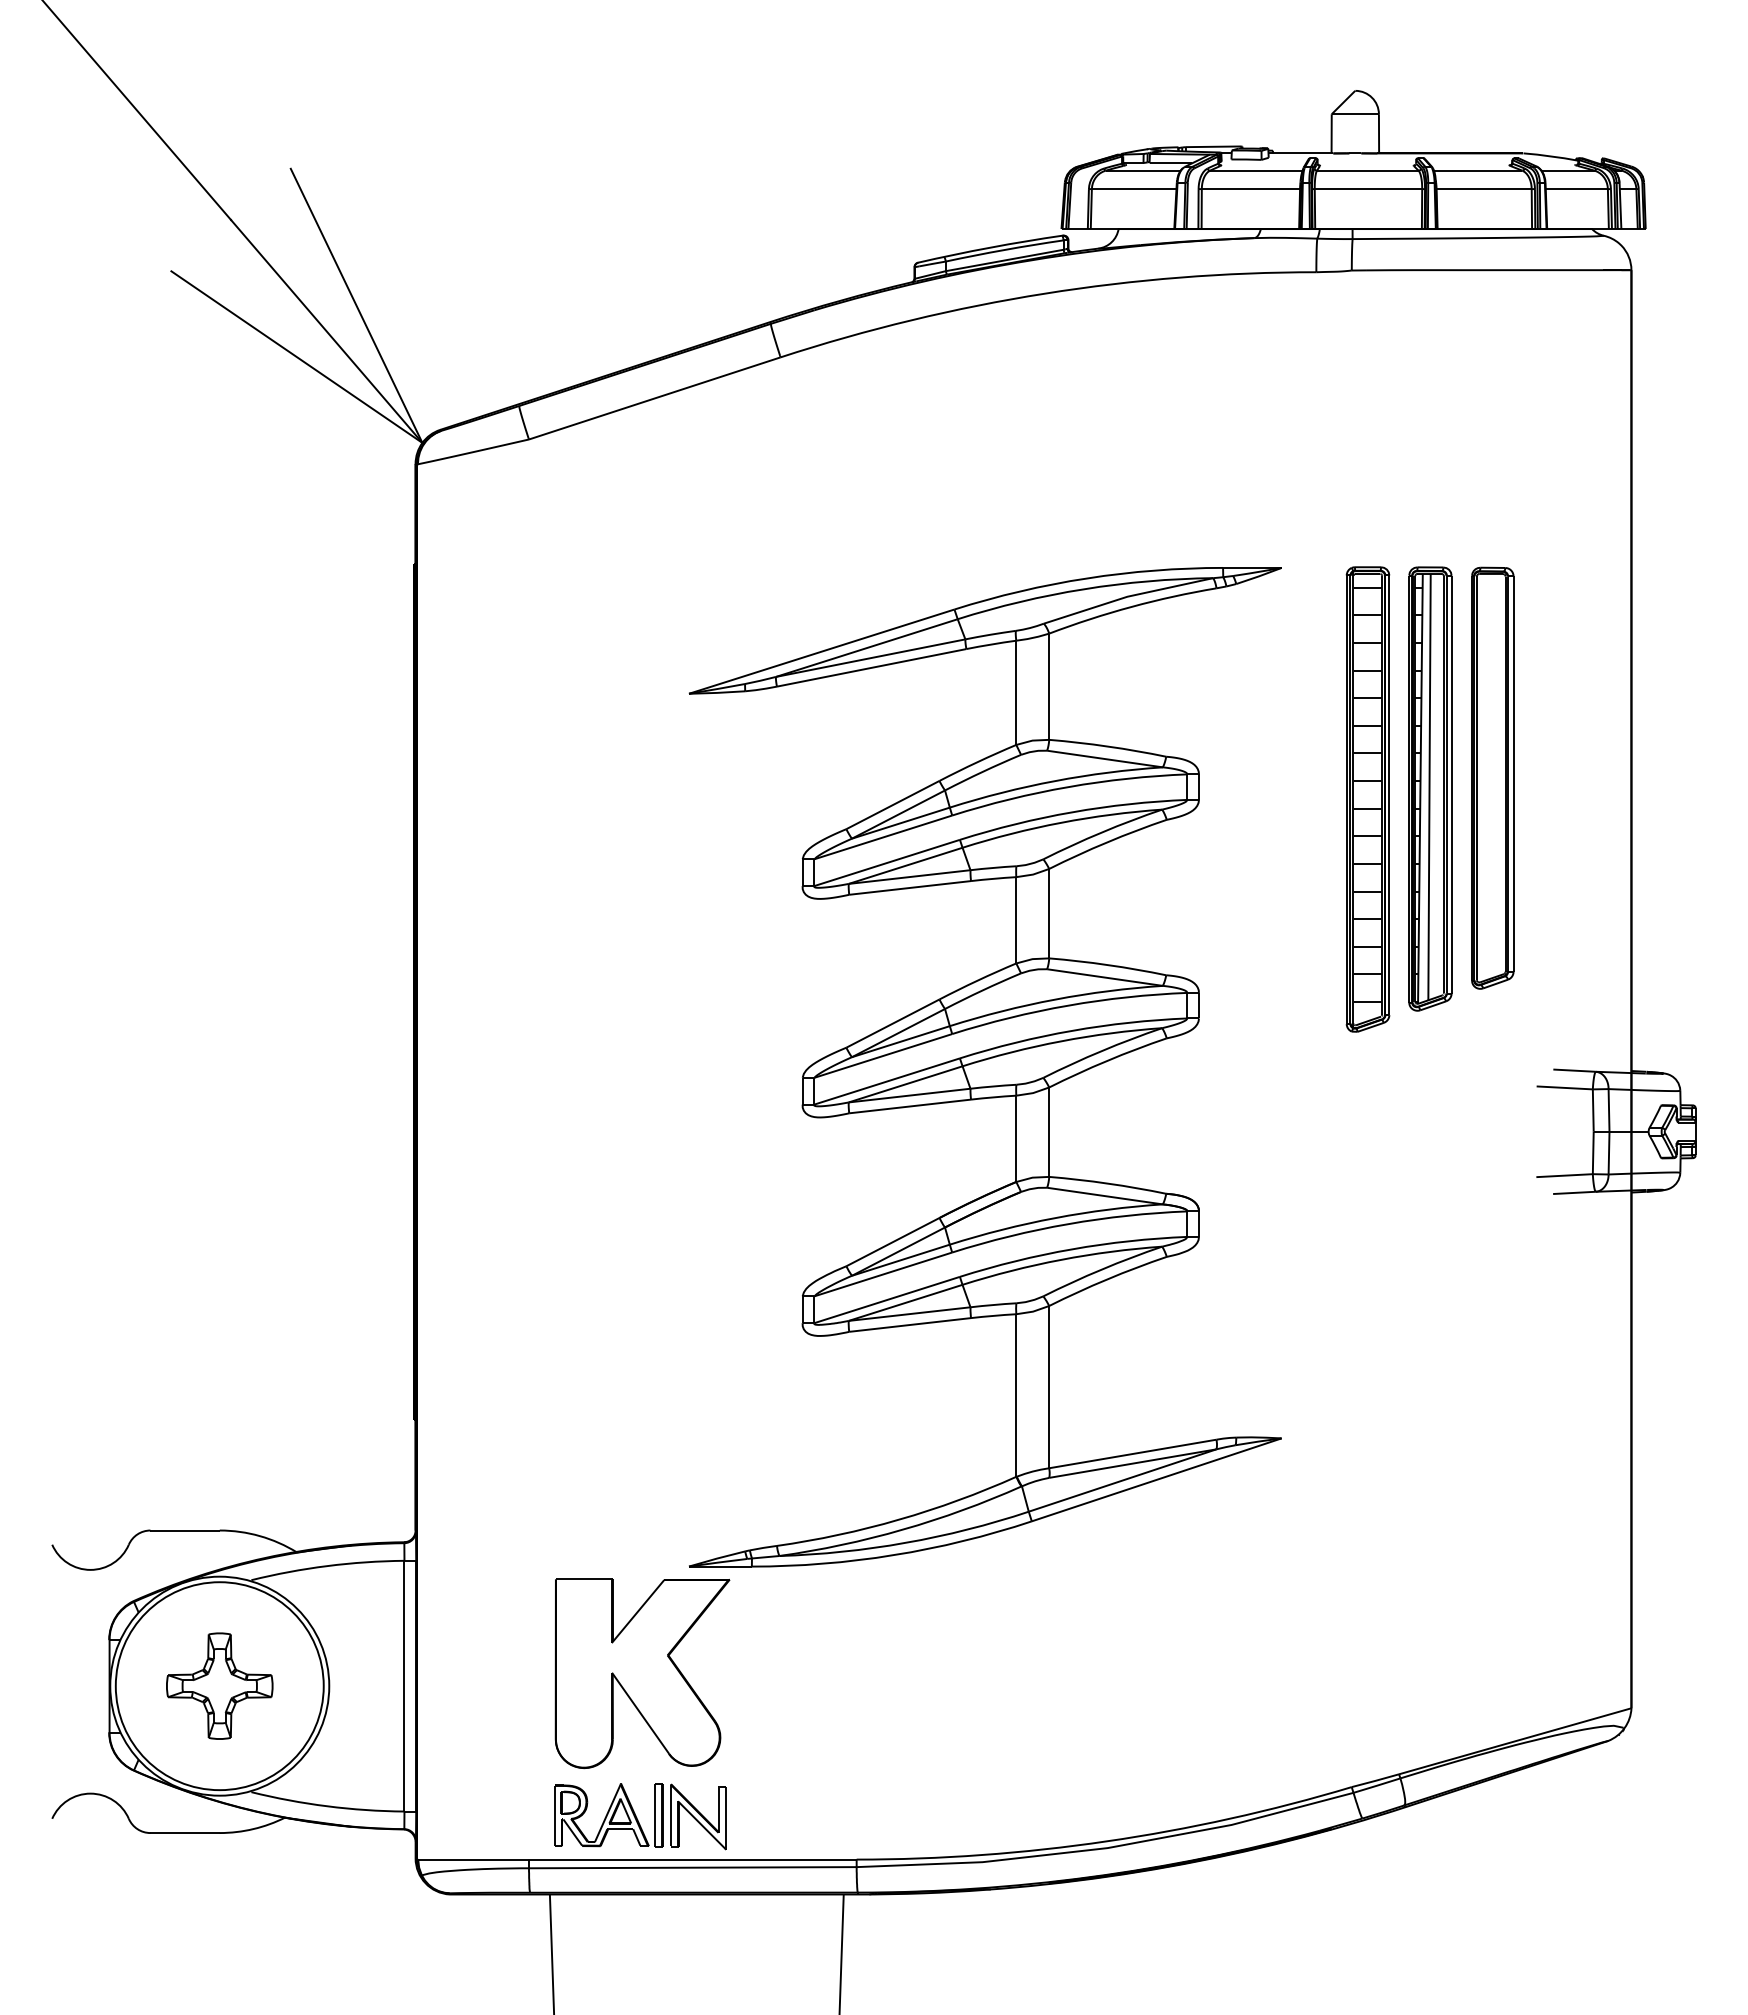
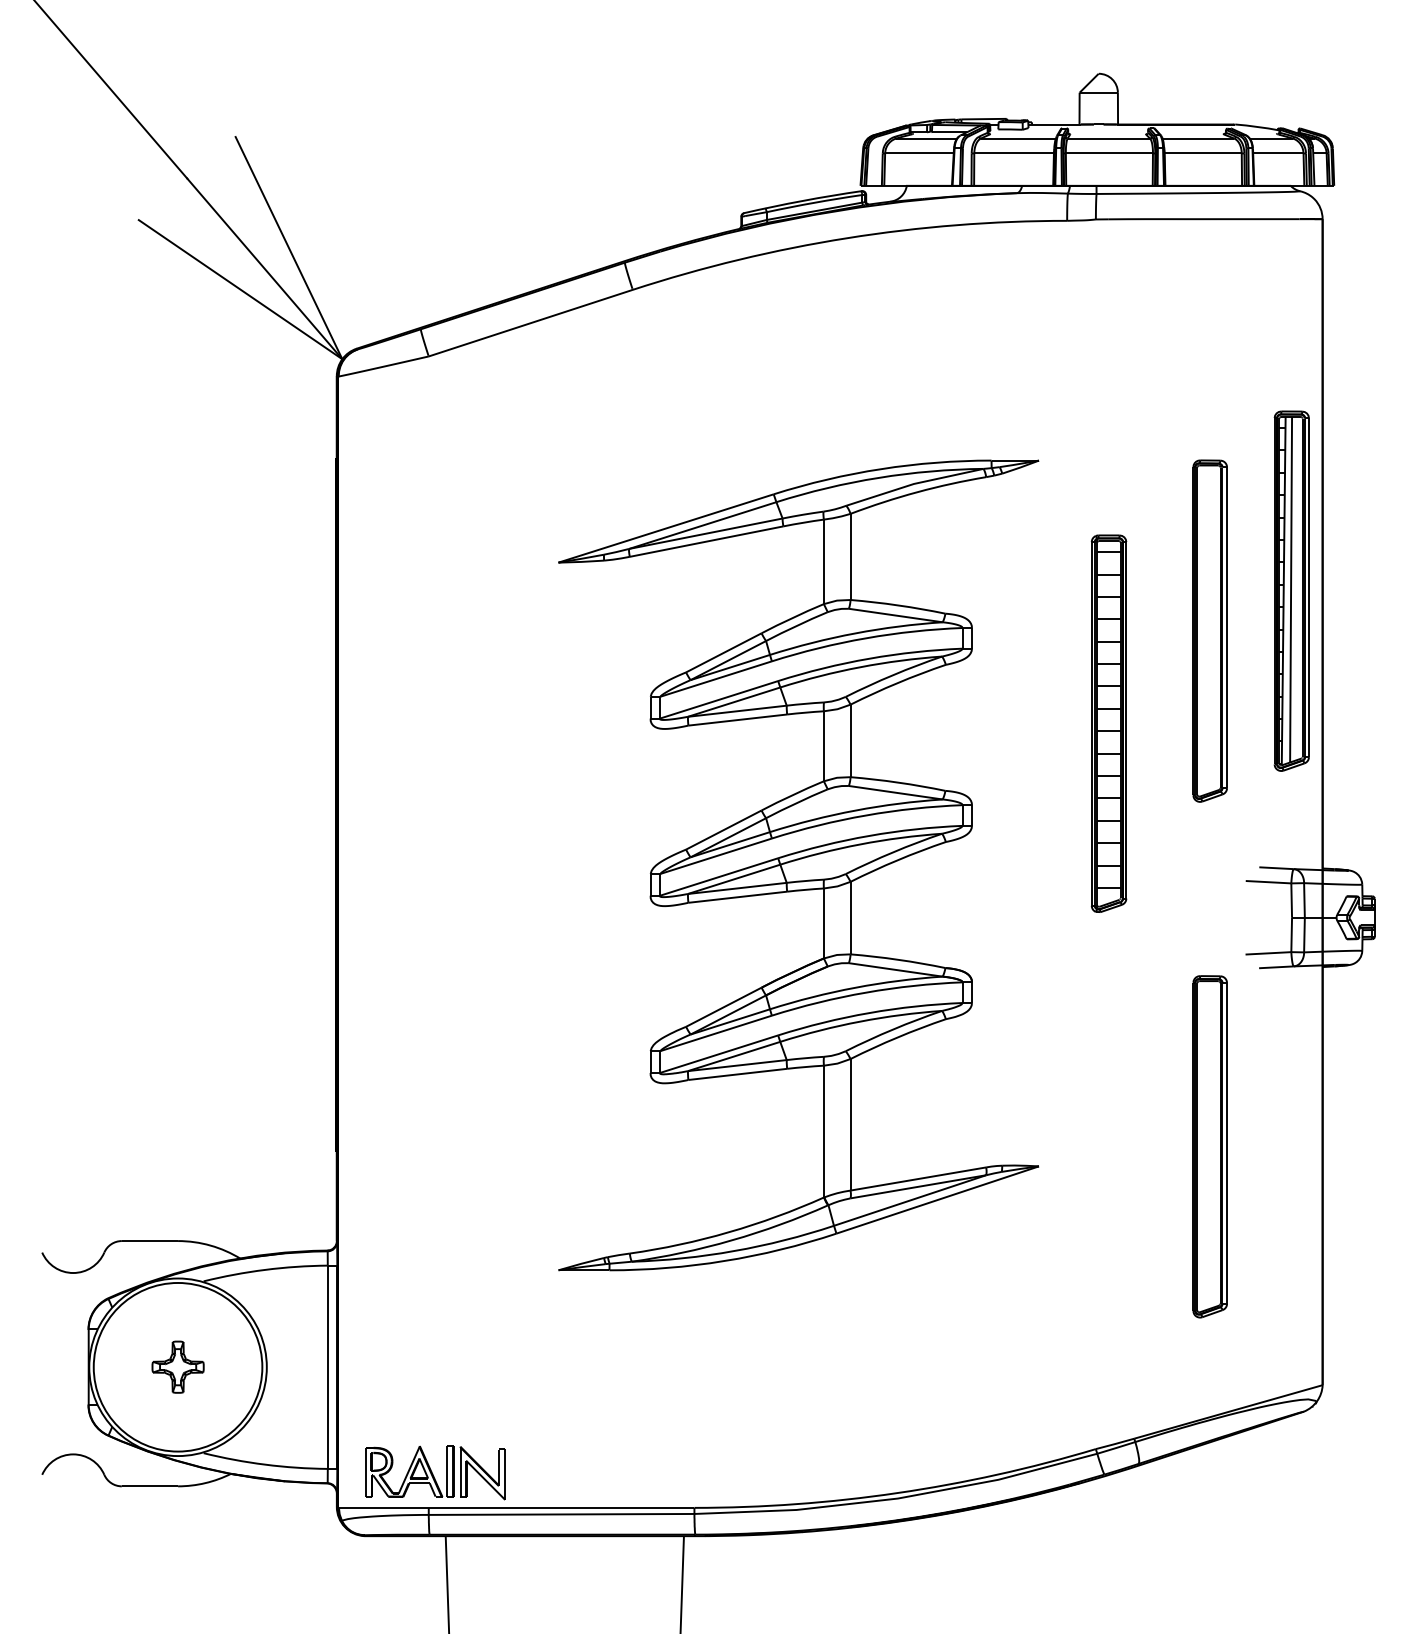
part: (1430, 788) -> (1291, 590), moved
part: (1367, 799) -> (1108, 723), moved
part: (1492, 1413) -> (1209, 1146), added
part: (642, 1673) -> (520, 1356), removed
part: (219, 1685) -> (177, 1366), size x0.6
part: (640, 1816) -> (435, 1472), moved

